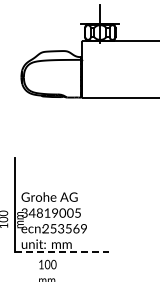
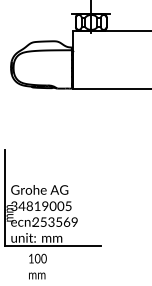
line: (62, 252) -> (52, 246), dashed -> solid

